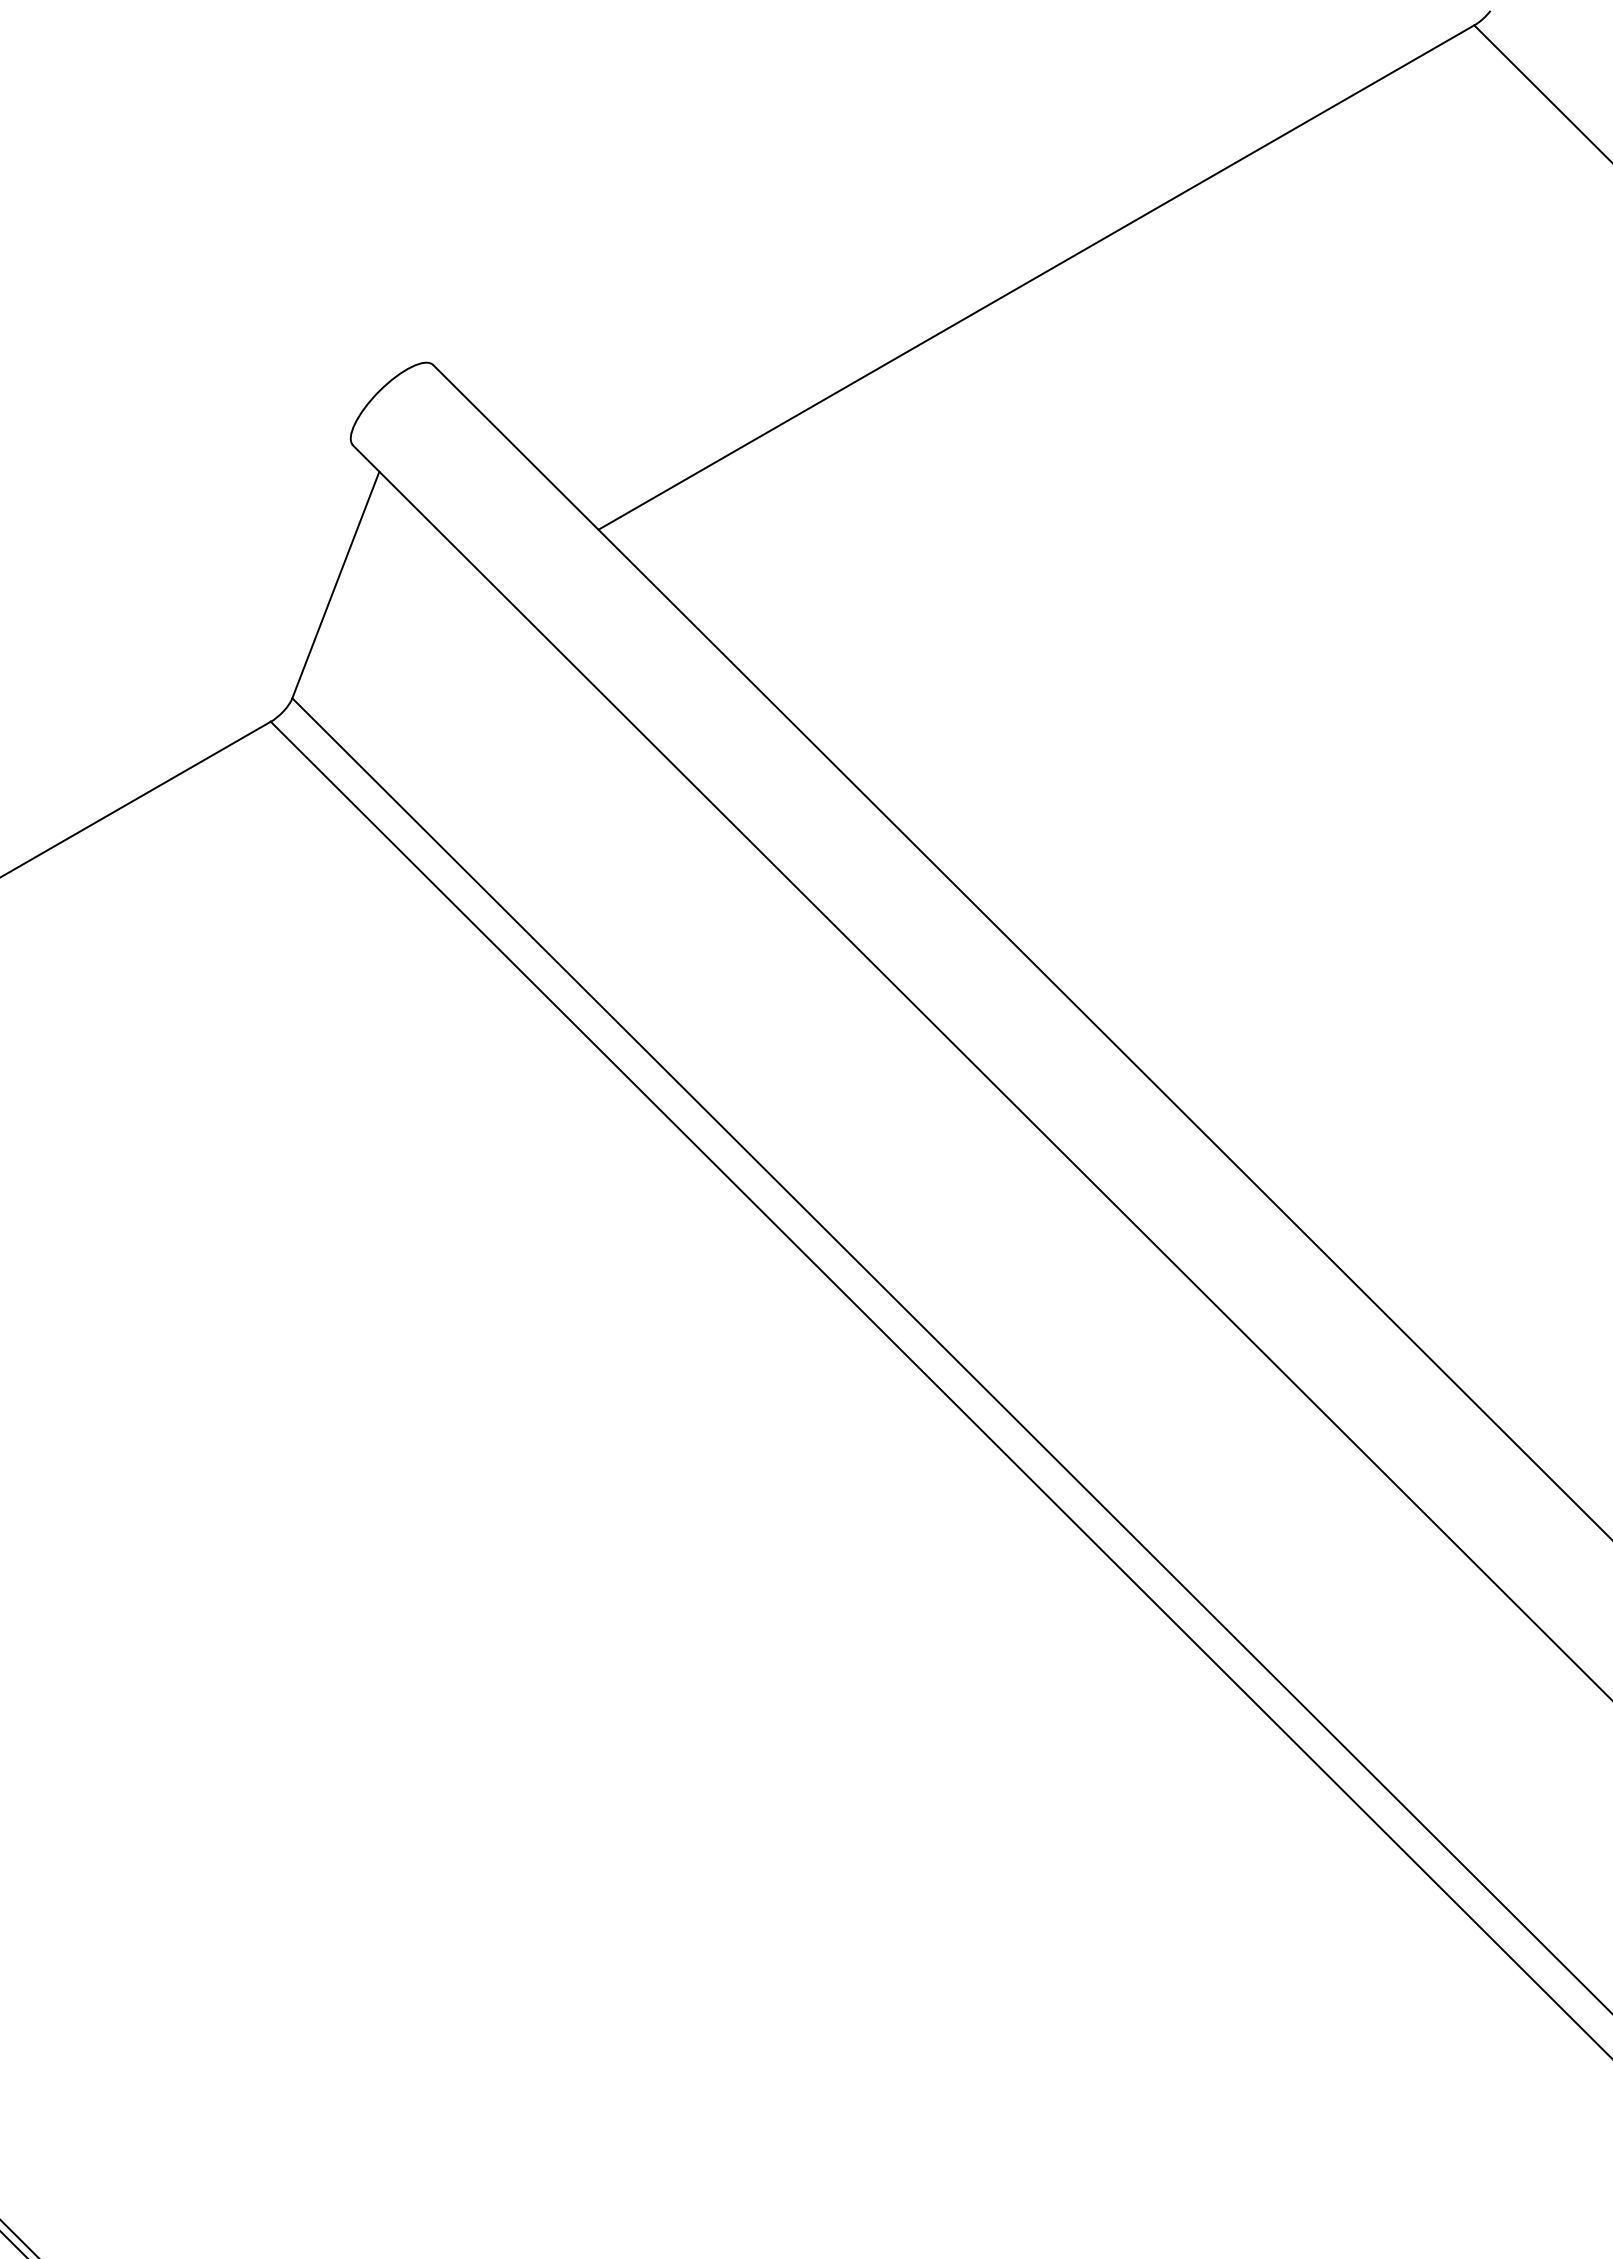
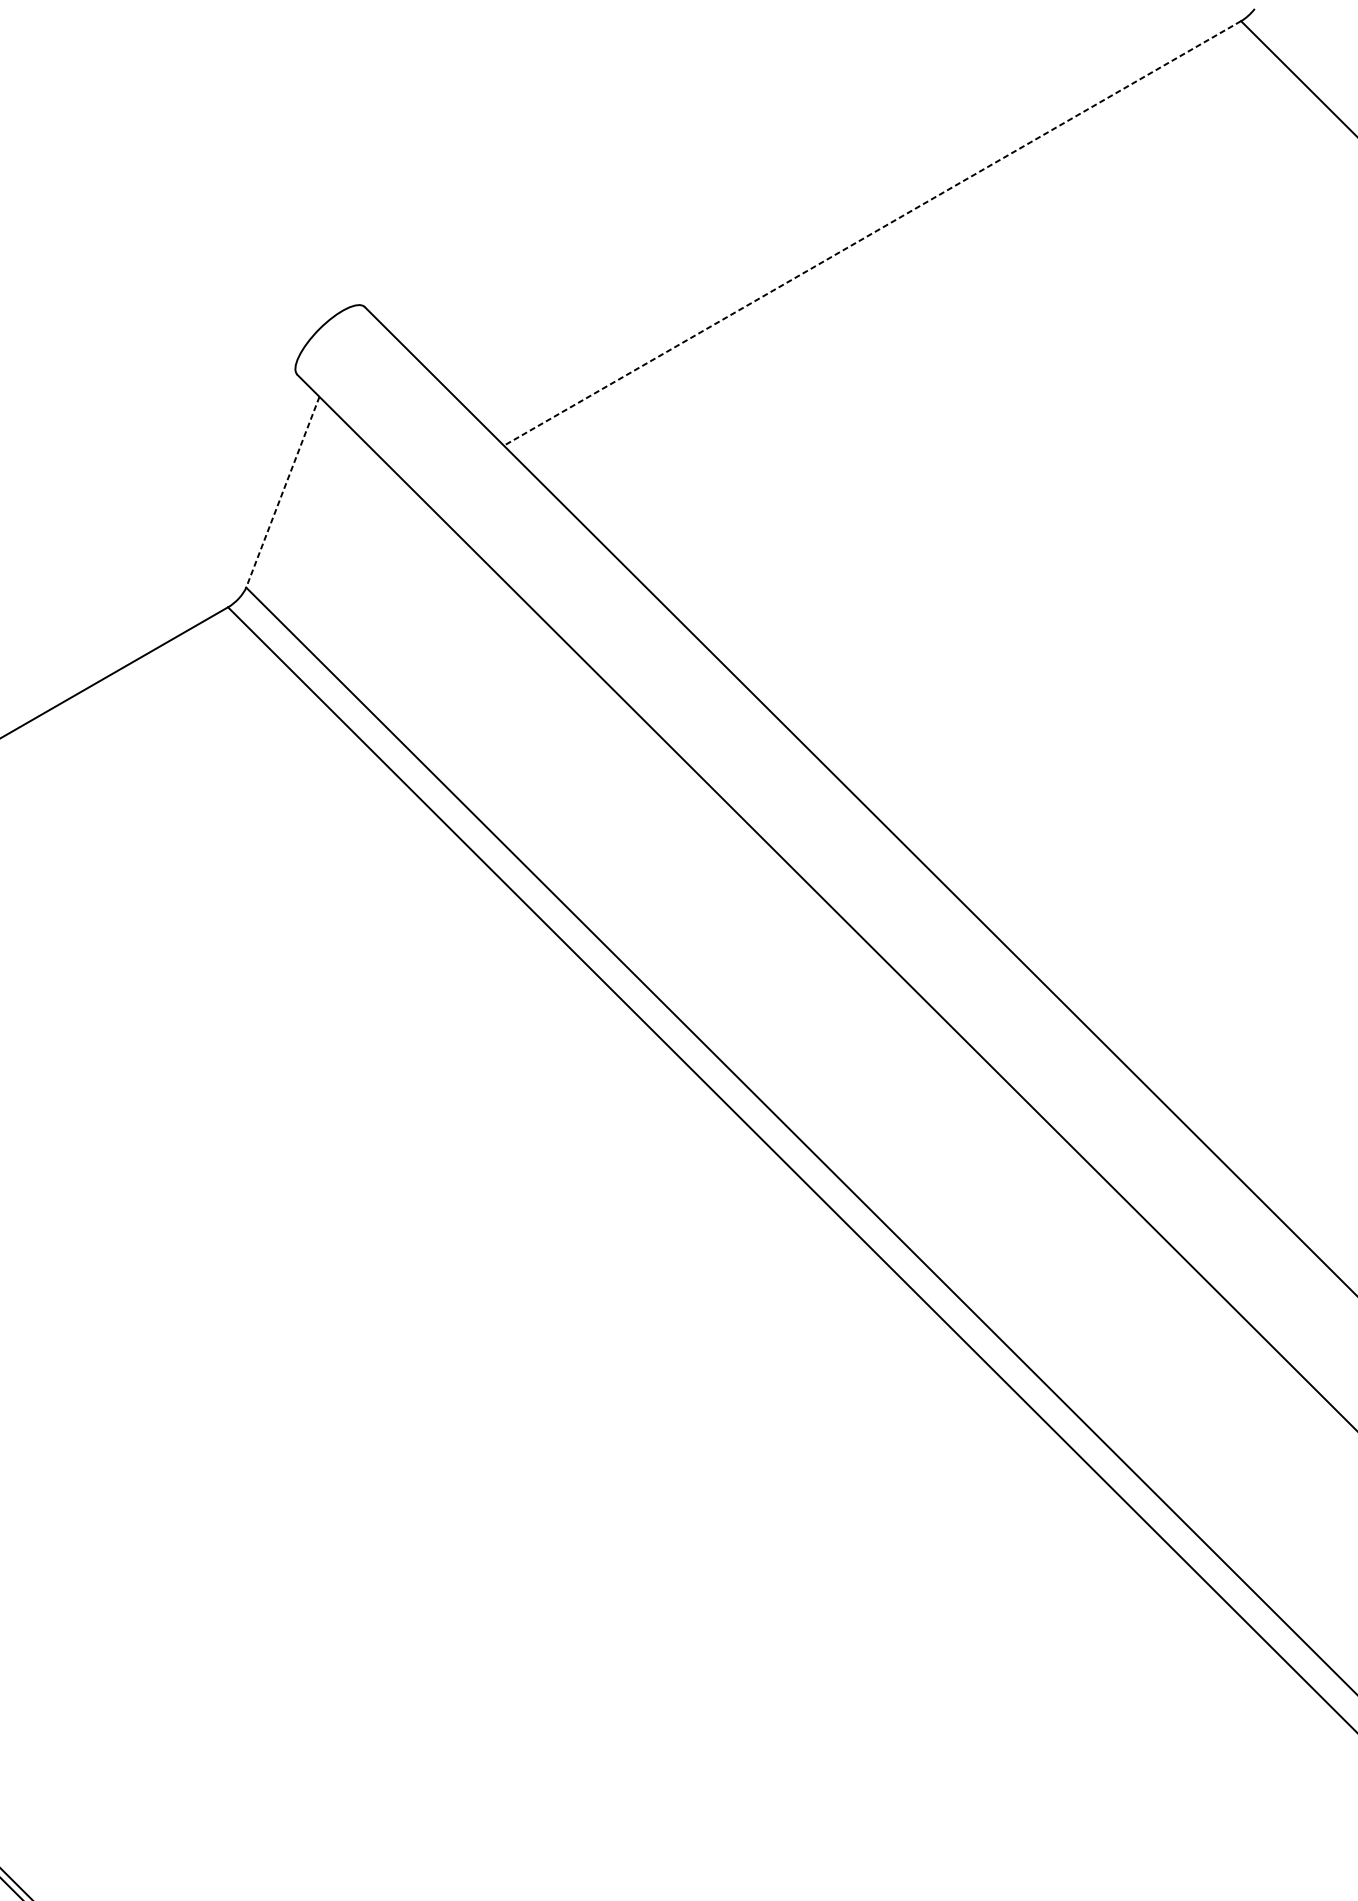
line: (1035, 277) -> (871, 233), solid -> dashed
line: (335, 585) -> (282, 492), solid -> dashed

